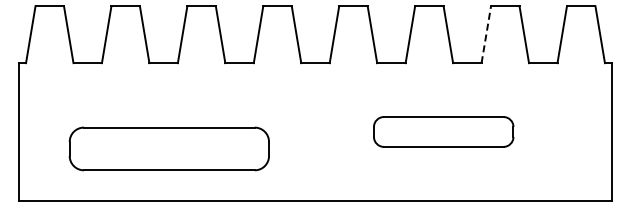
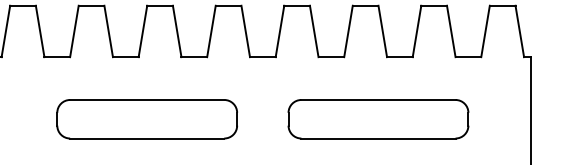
line: (486, 34) -> (417, 31), dashed -> solid
part: (443, 131) -> (378, 118), size x1.43
part: (168, 148) -> (146, 118), moved

